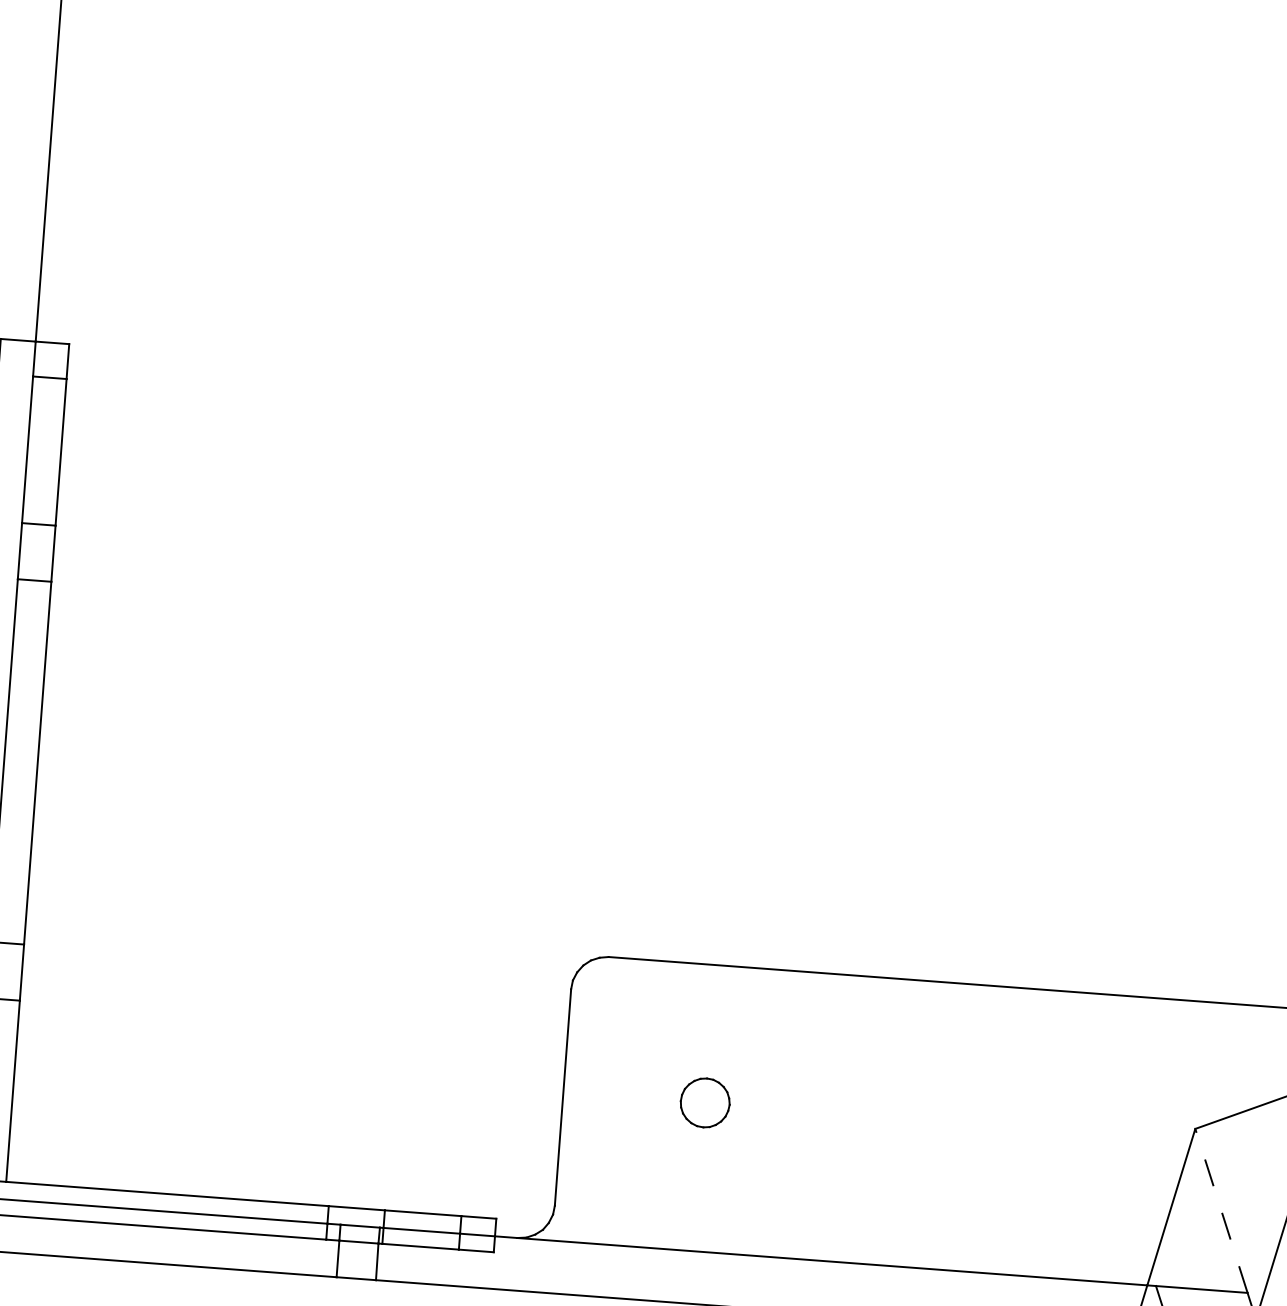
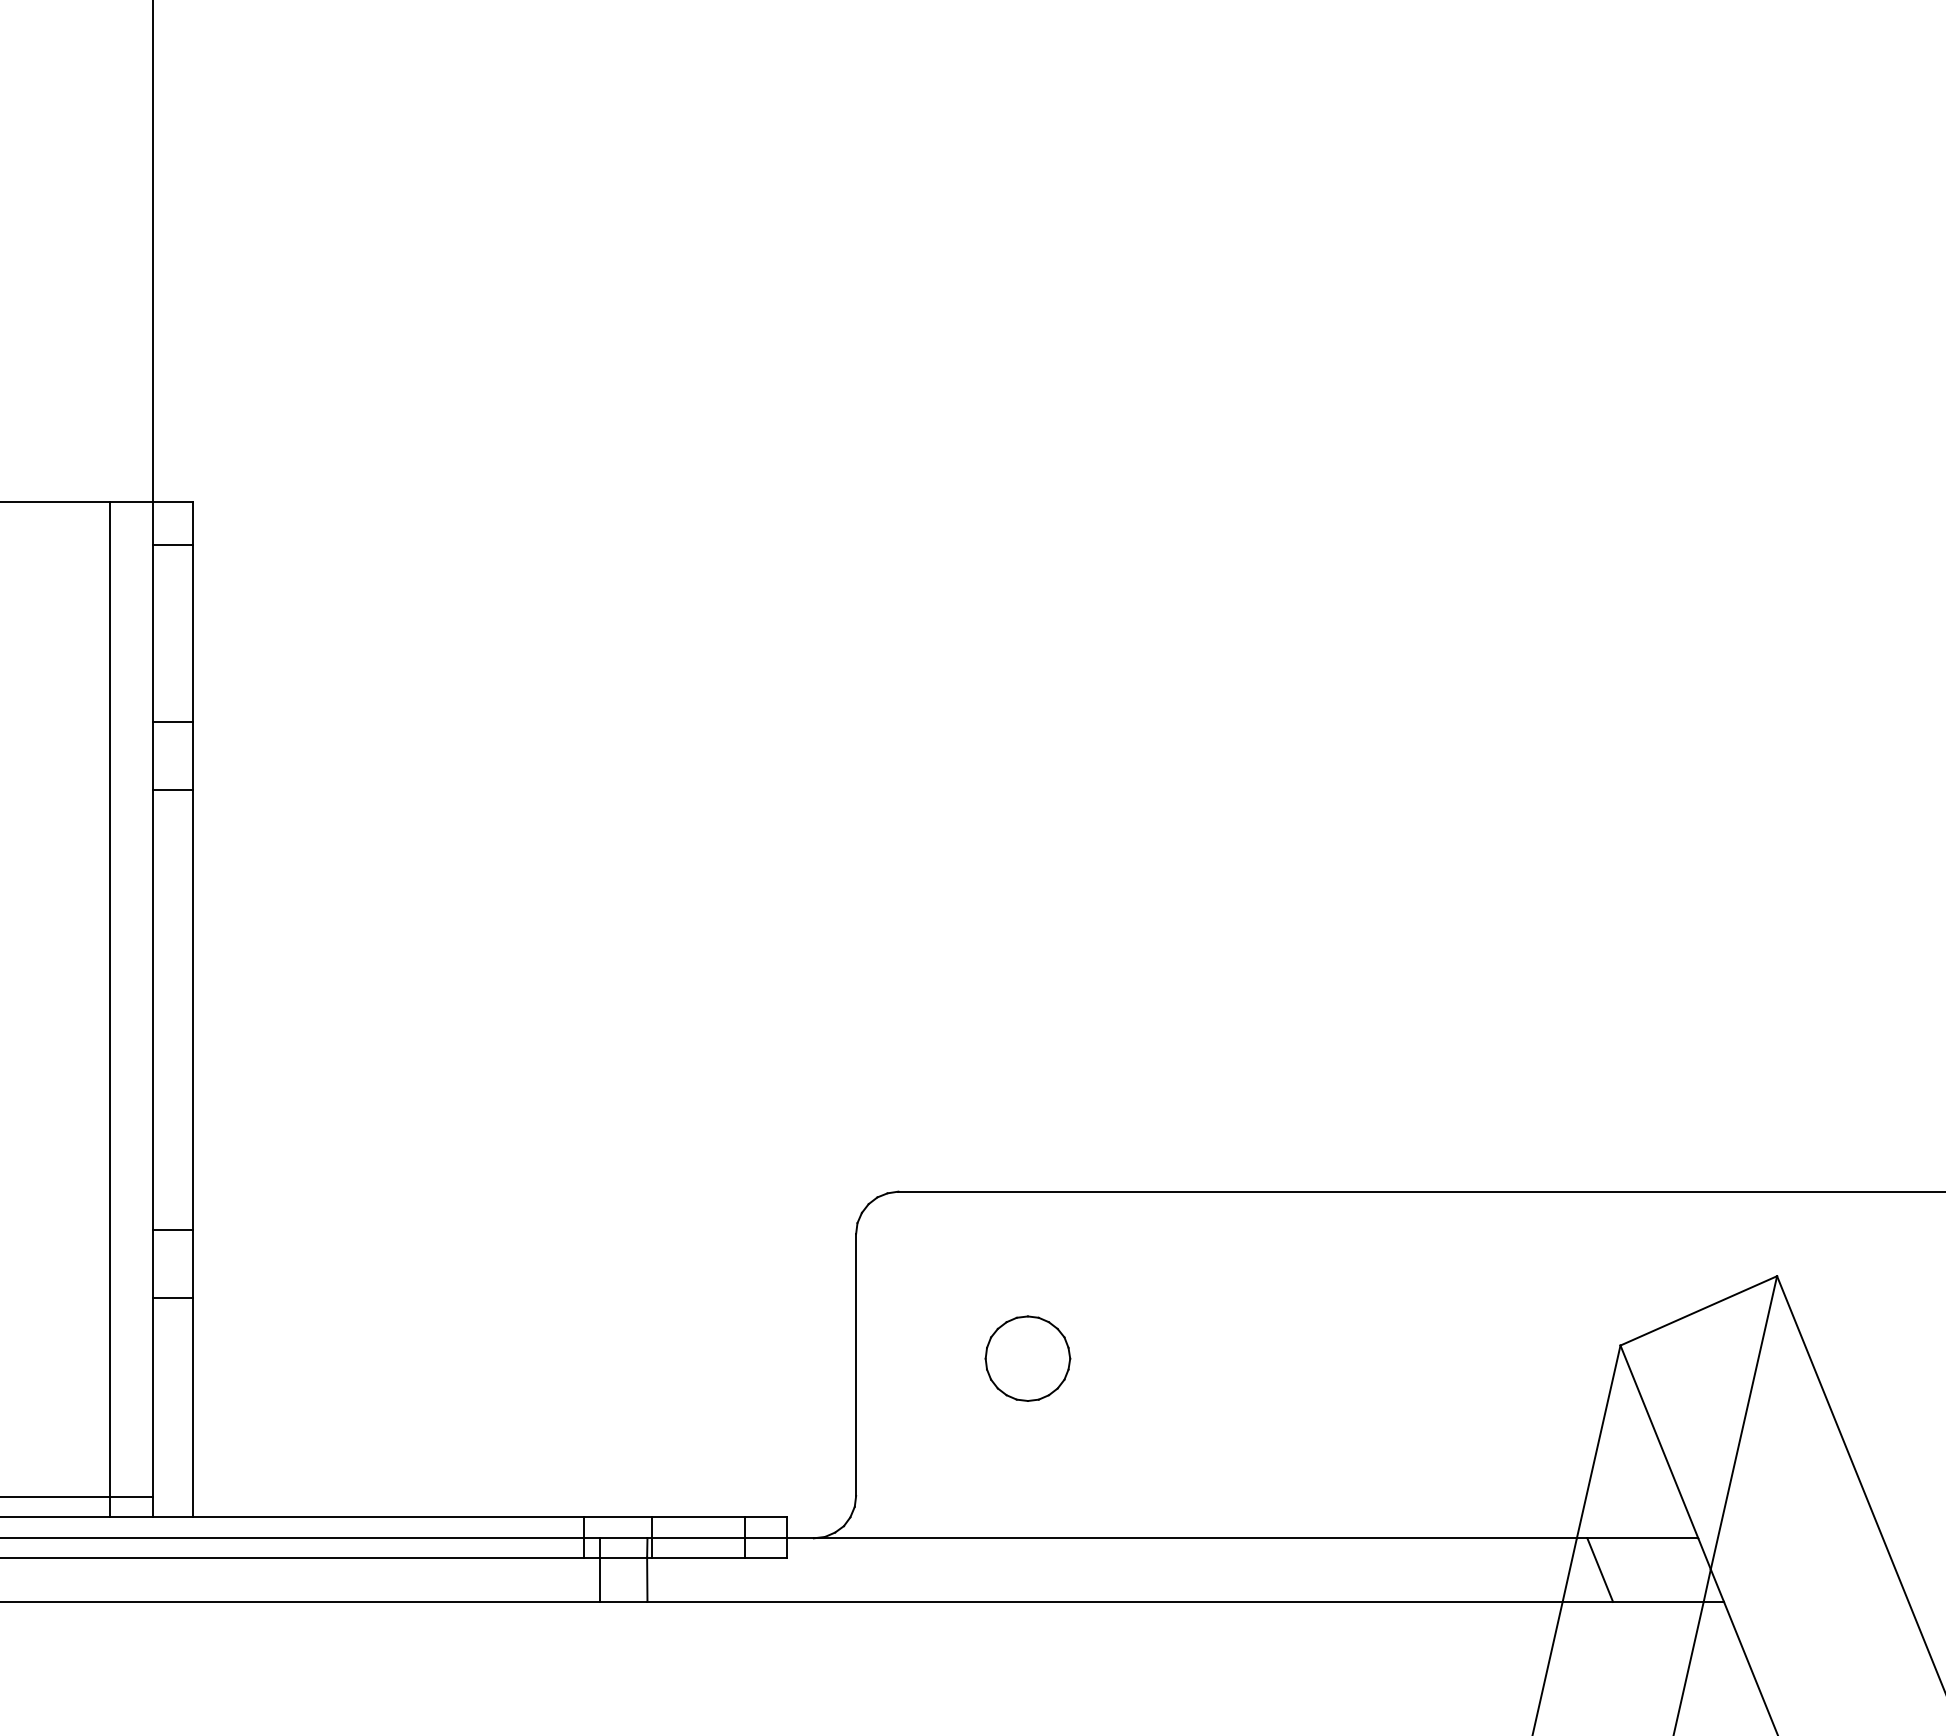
part: (704, 1102) -> (1027, 1358), size x1.43
line: (1221, 1210) -> (1659, 1441), dashed -> solid

